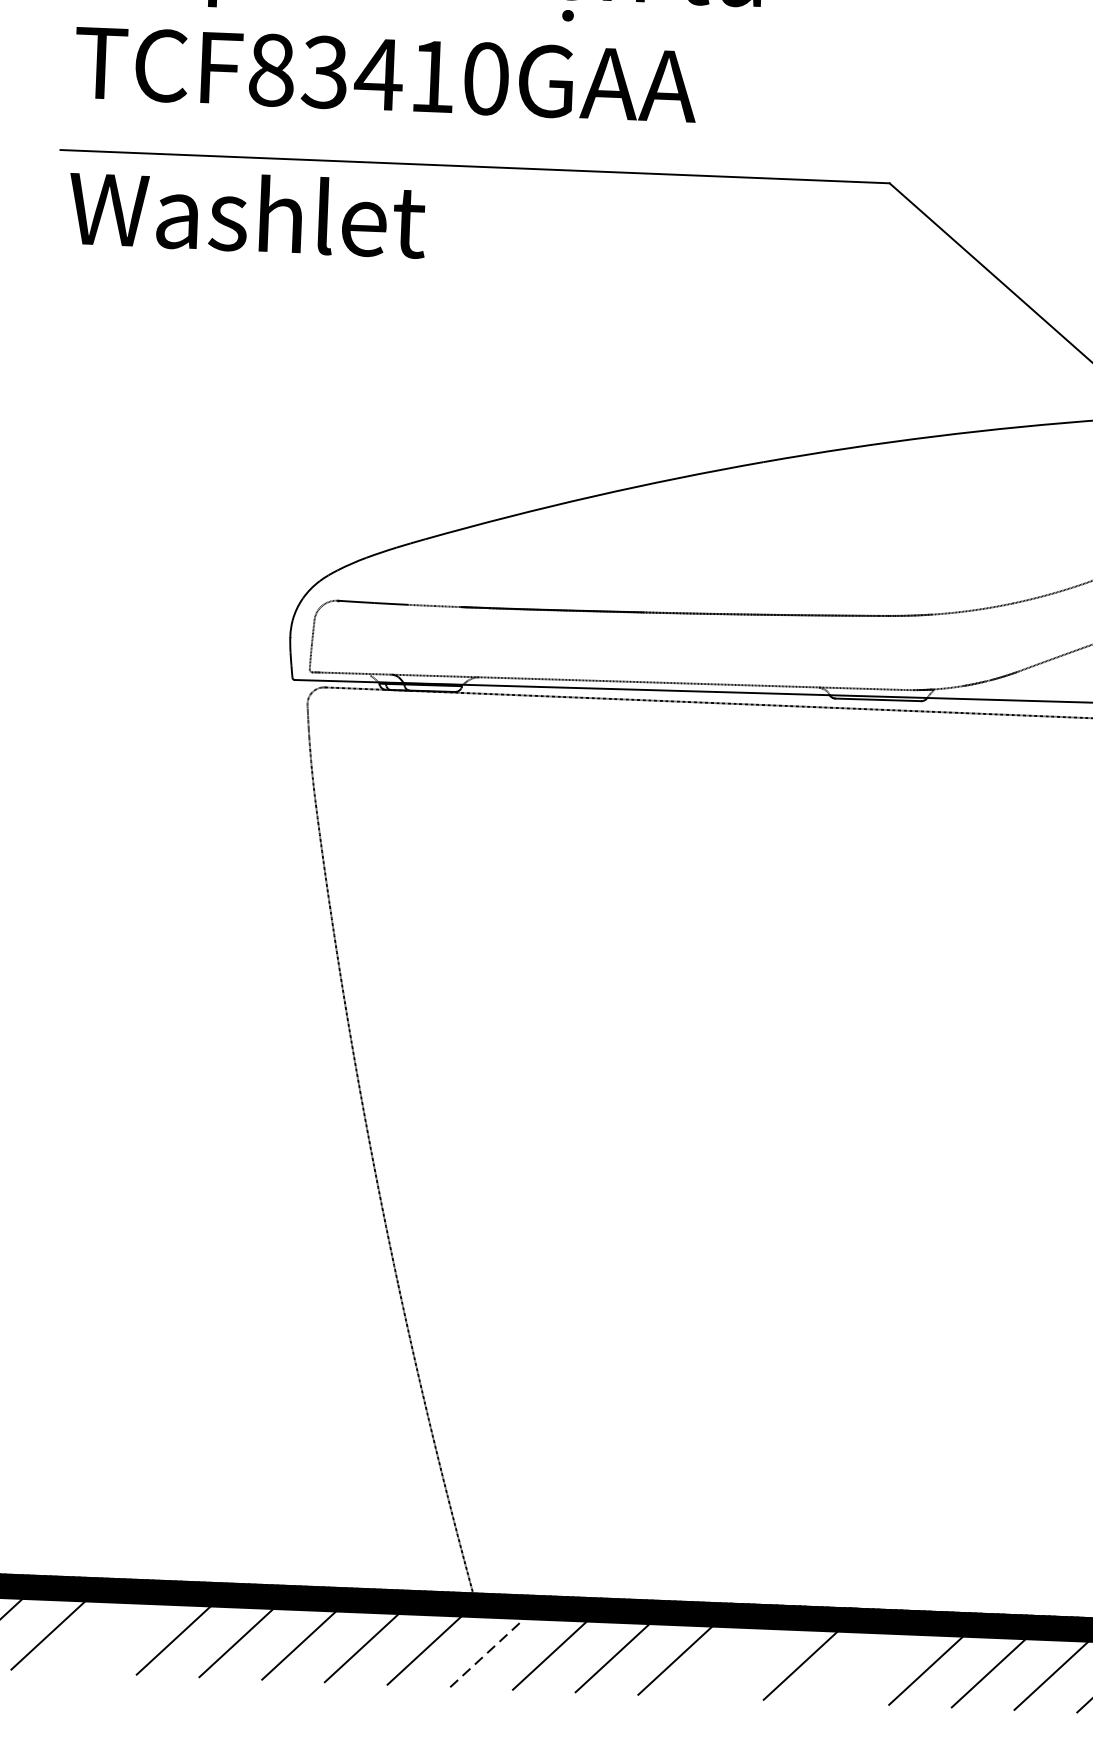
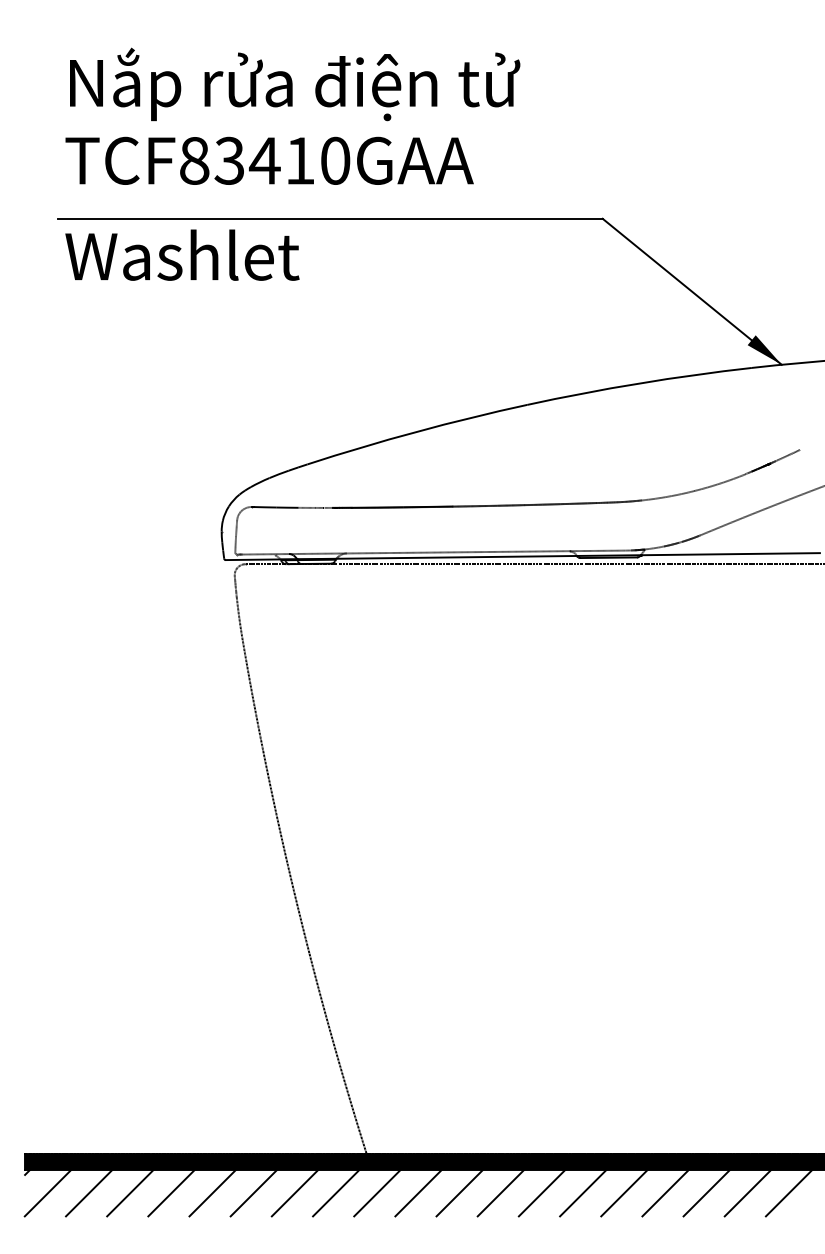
line: (111, 1637) -> (130, 1192), added
line: (487, 1653) -> (377, 1193), dashed -> solid
line: (736, 1662) -> (541, 1192), added
line: (863, 1667) -> (624, 1192), added

